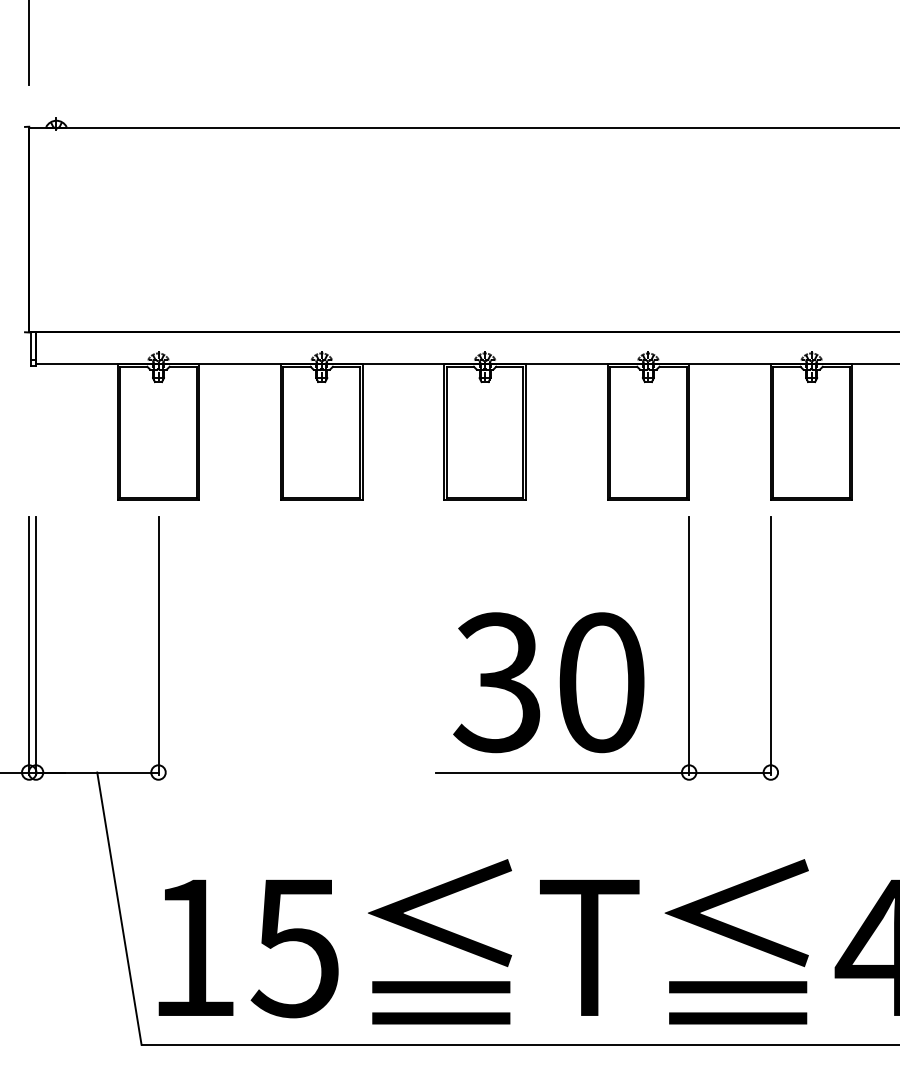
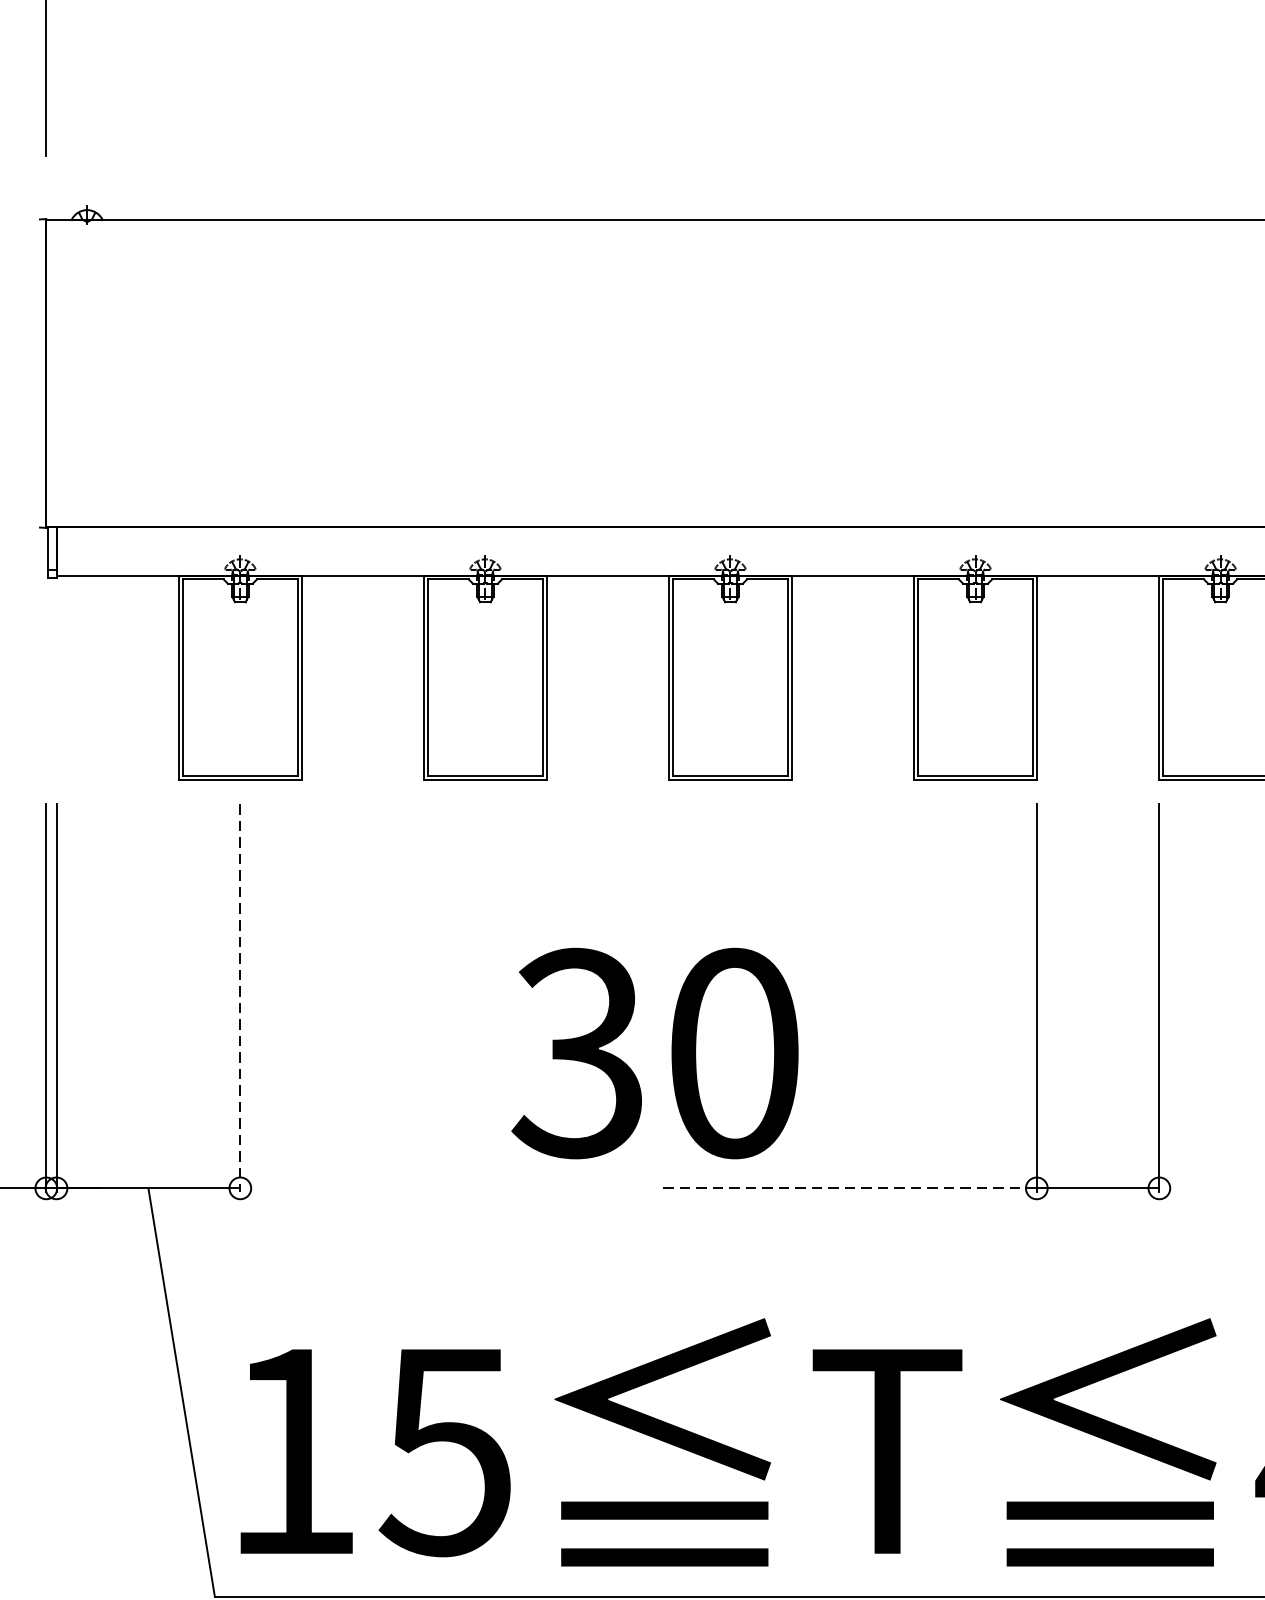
line: (158, 646) -> (240, 999), solid -> dashed
text: (548, 682) -> (654, 1053), moved
line: (562, 772) -> (846, 1188), solid -> dashed

